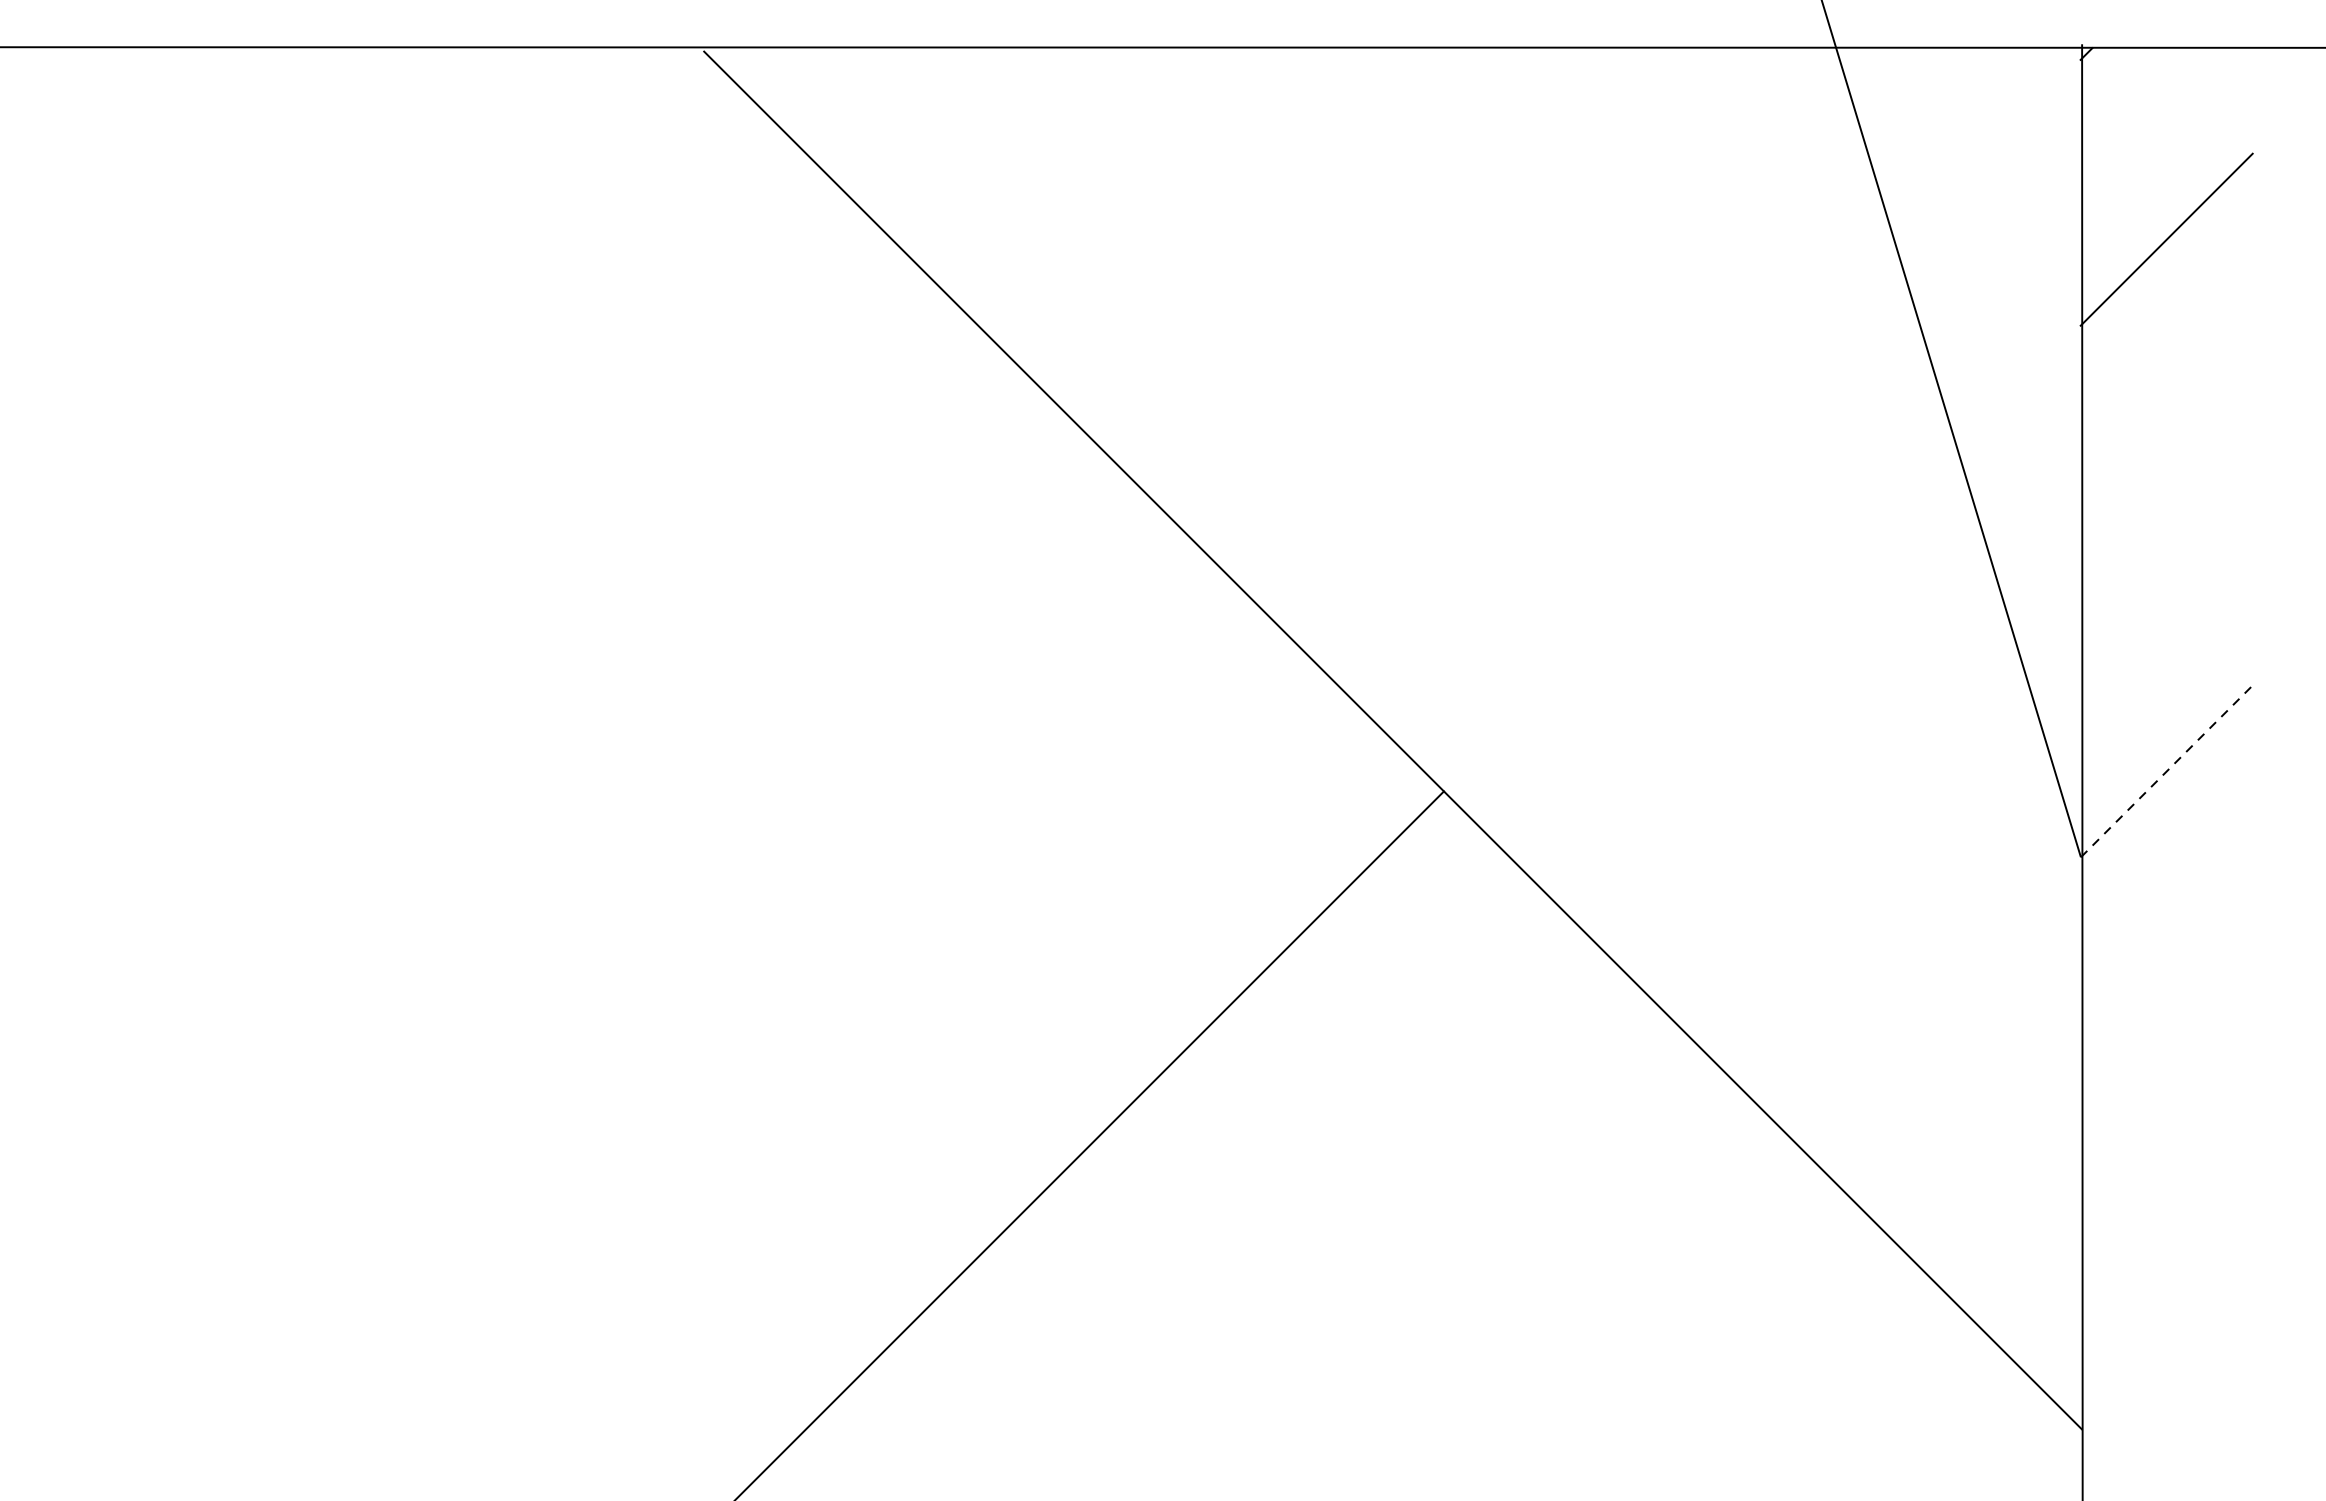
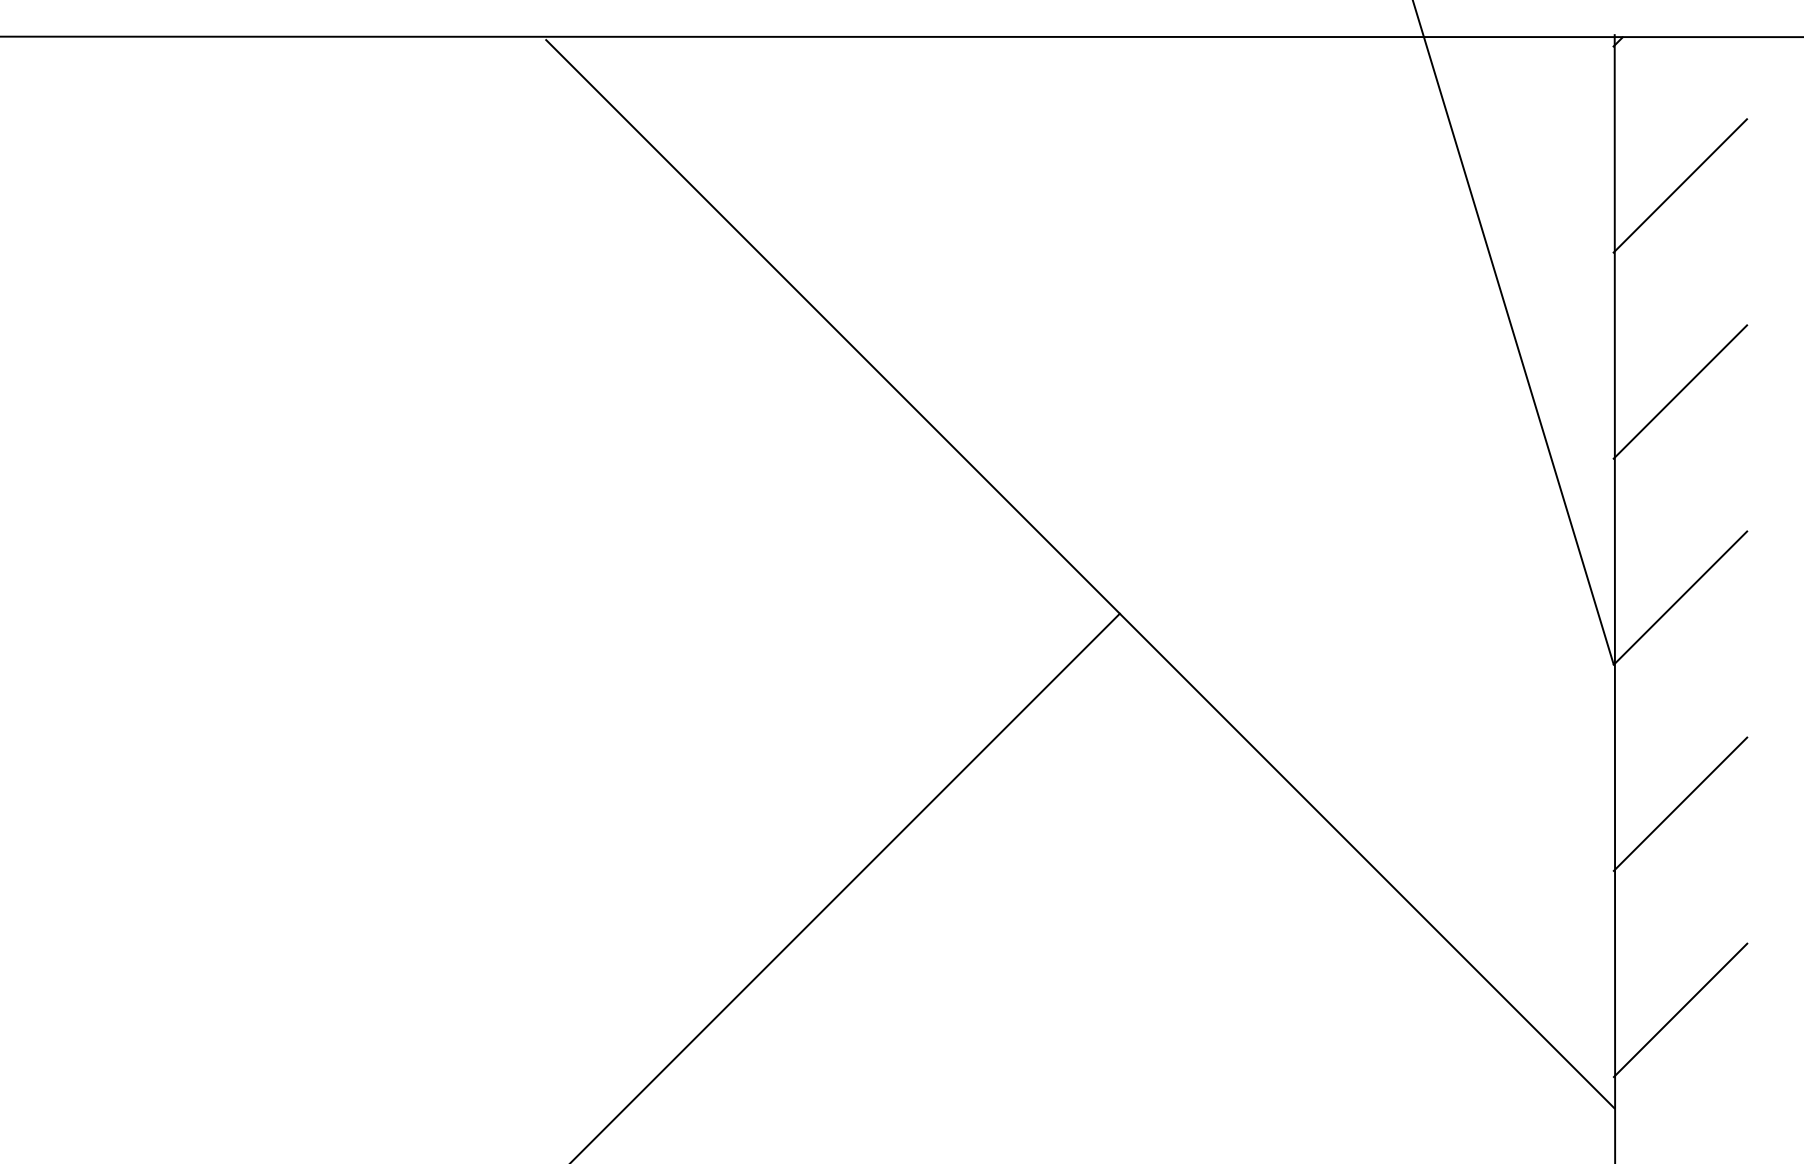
line: (2166, 504) -> (1680, 391), added
line: (2166, 770) -> (1680, 597), dashed -> solid
line: (2166, 1036) -> (1680, 803), added
line: (2166, 1303) -> (1680, 1010), added

